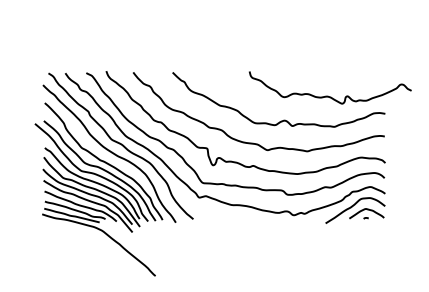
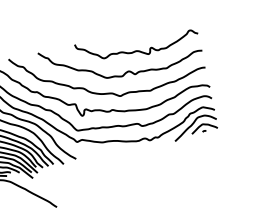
curve: (328, 95) -> (137, 50), moved

